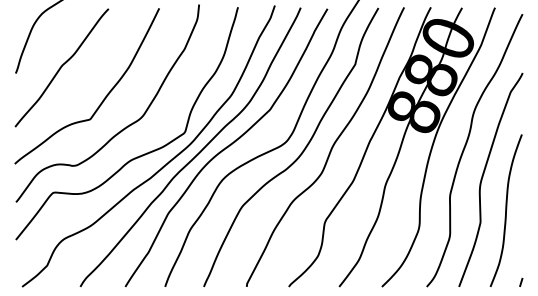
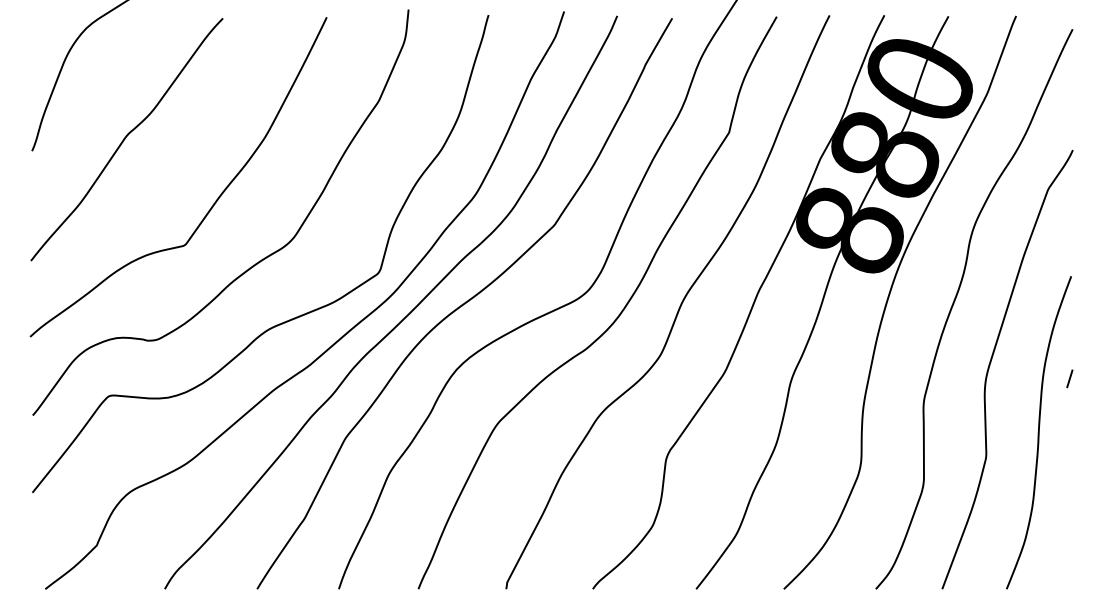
line: (521, 282) -> (1070, 378), moved

